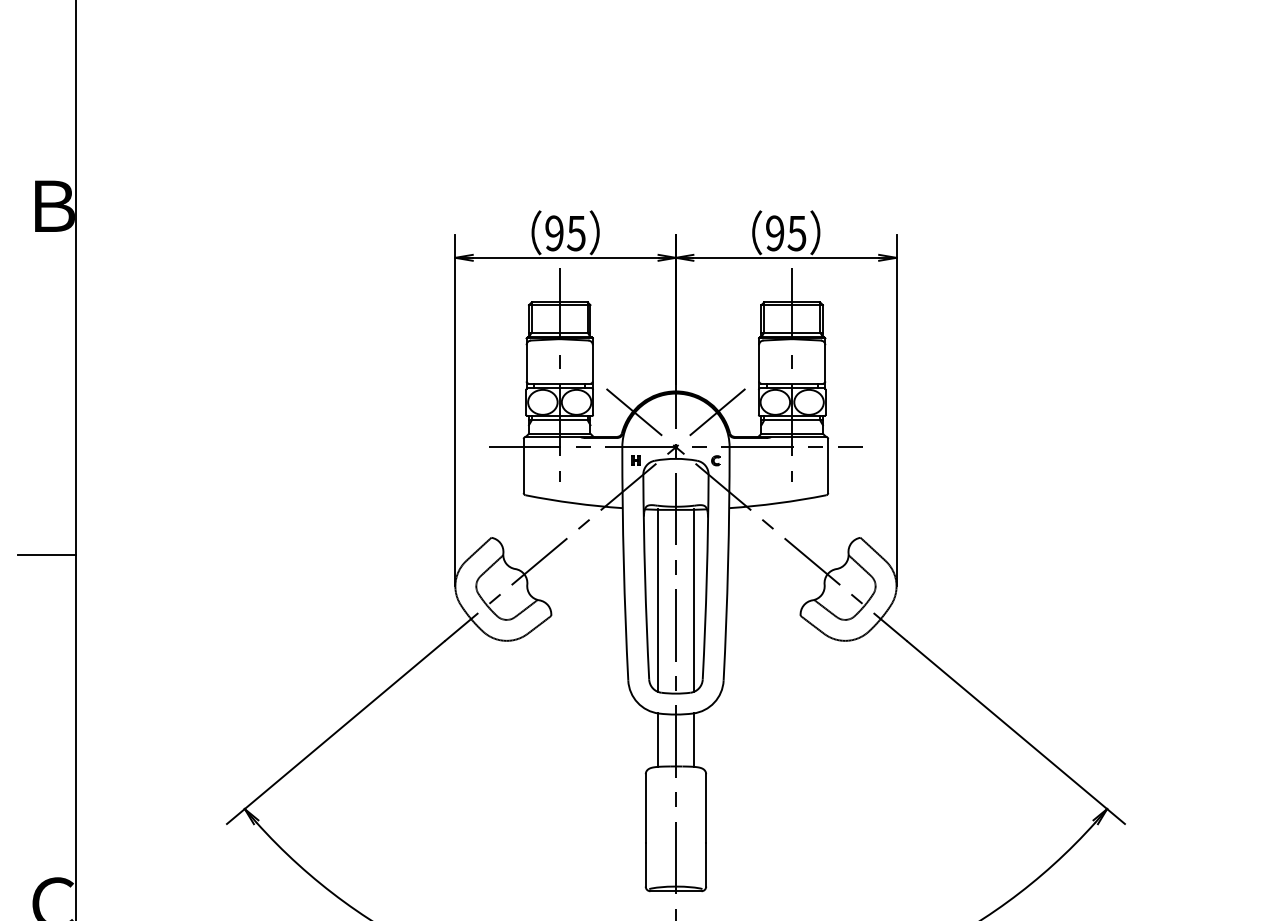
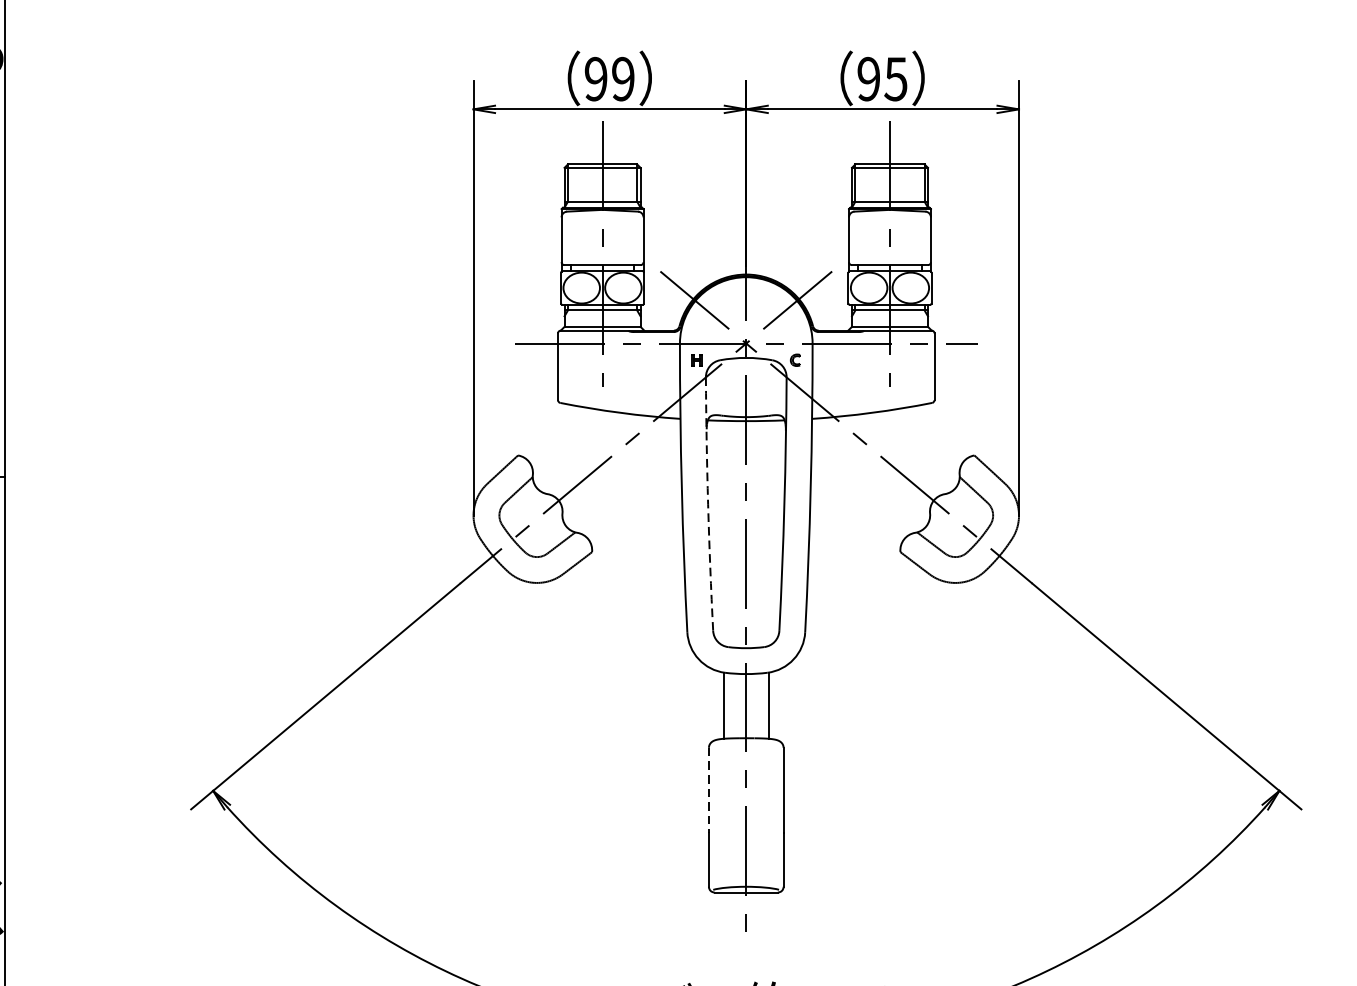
text: (576, 233) -> (623, 79), 95 -> 99
arc: (645, 577) -> (708, 504), solid -> dashed
line: (657, 600) -> (723, 533), removed
line: (694, 600) -> (769, 533), removed
line: (645, 809) -> (708, 791), solid -> dashed

